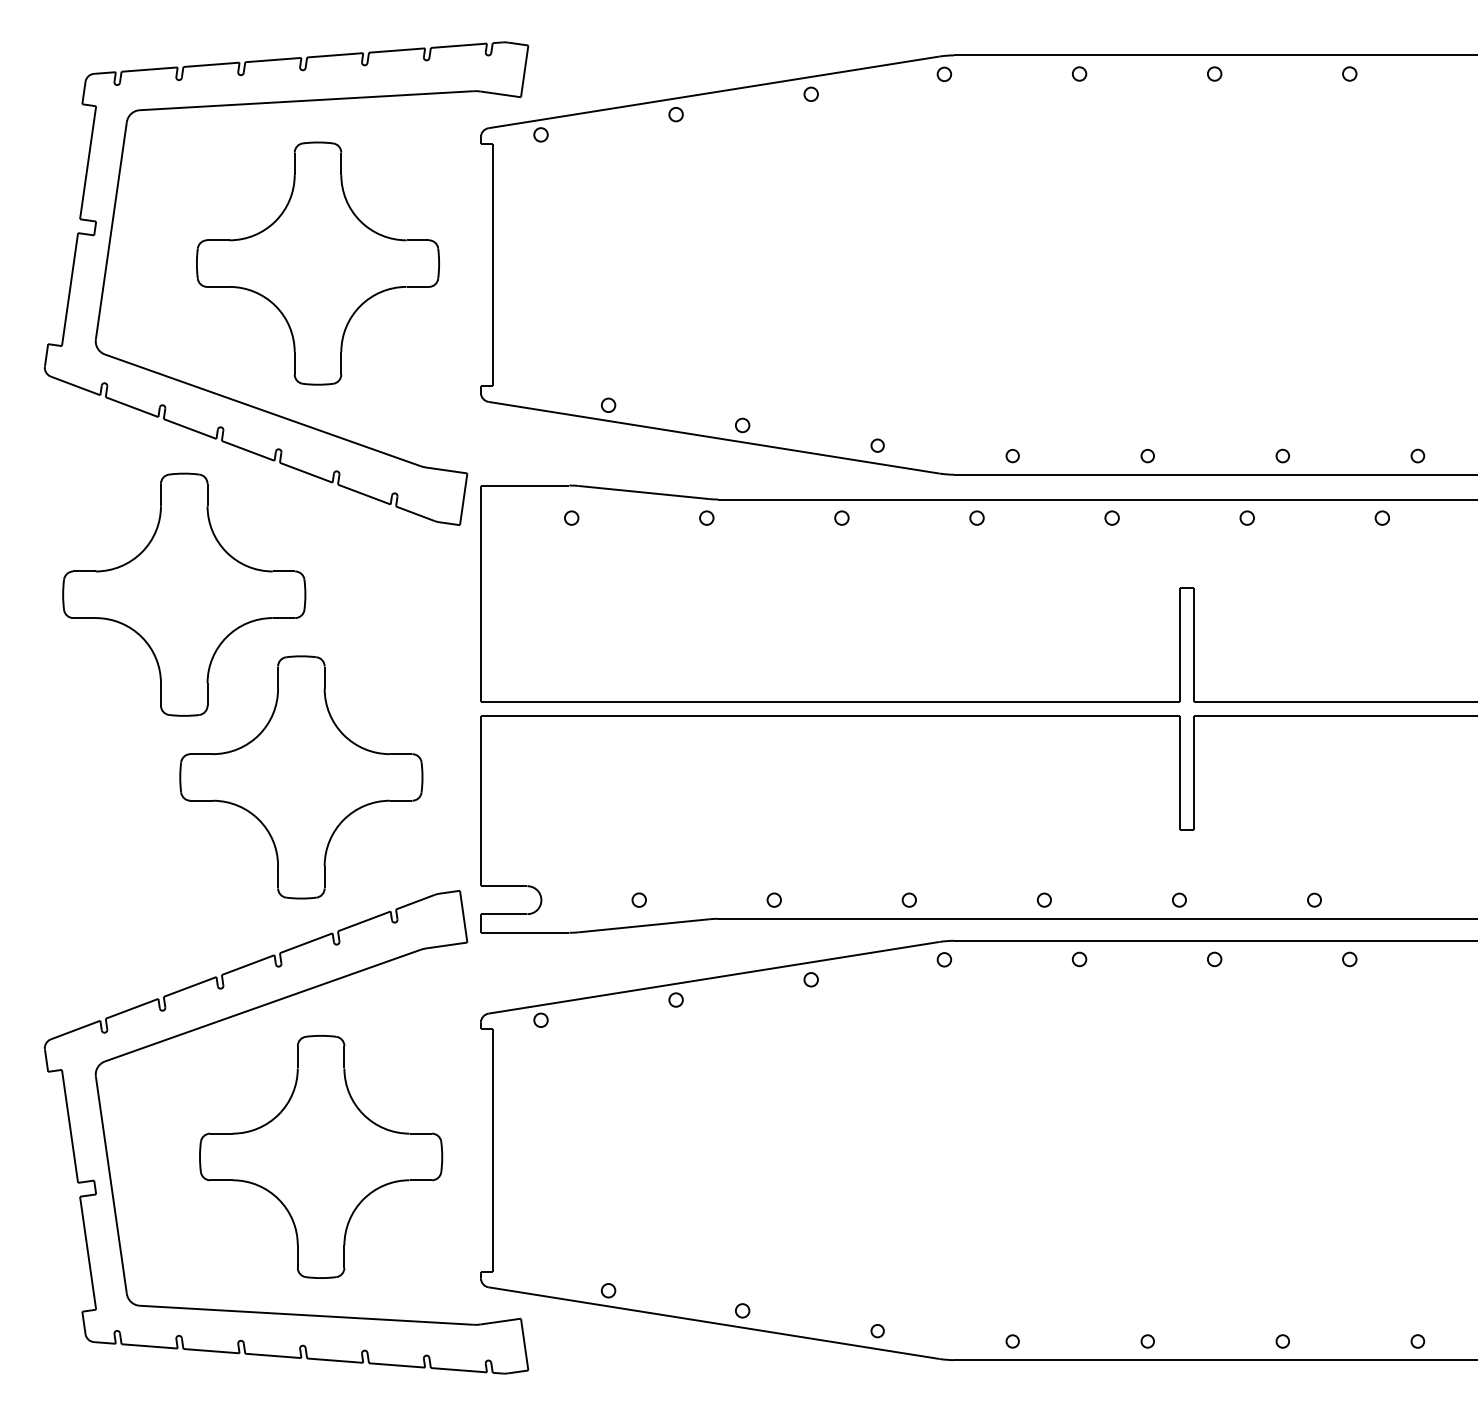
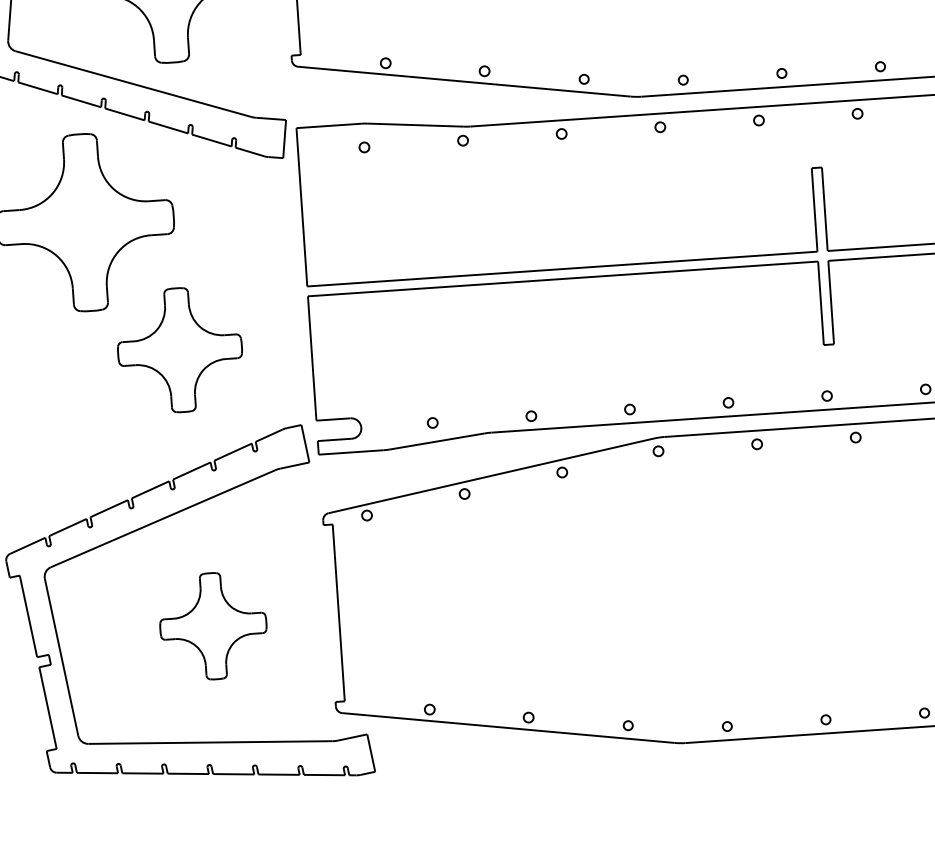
part: (301, 777) -> (180, 350), size x0.7
part: (321, 1156) -> (213, 625), size x0.6

